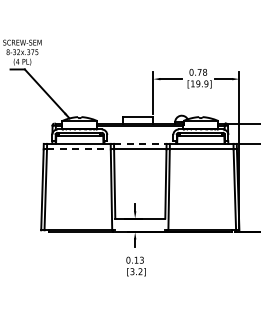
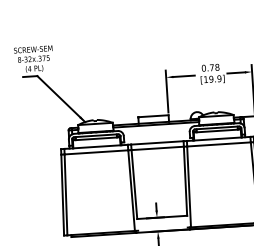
line: (140, 143) -> (157, 142), dashed -> solid
line: (78, 149) -> (96, 152), dashed -> solid

